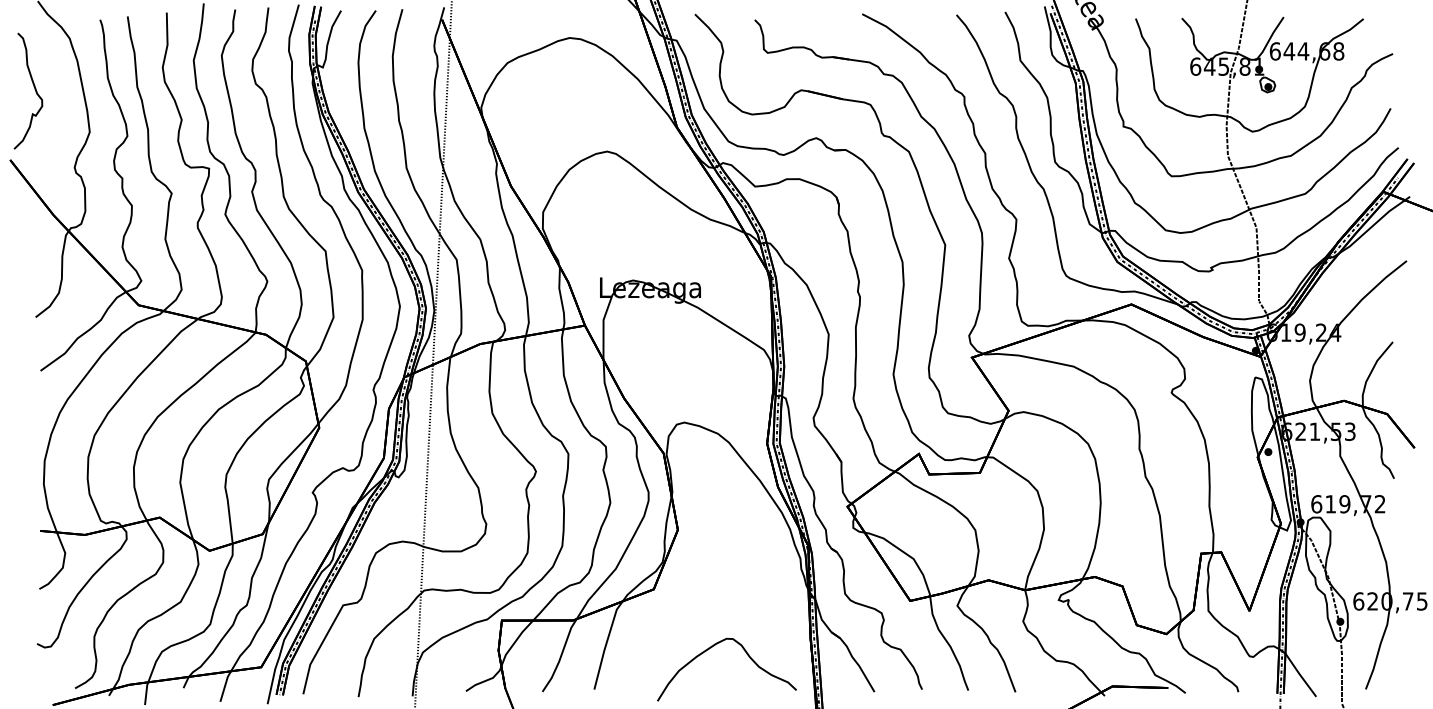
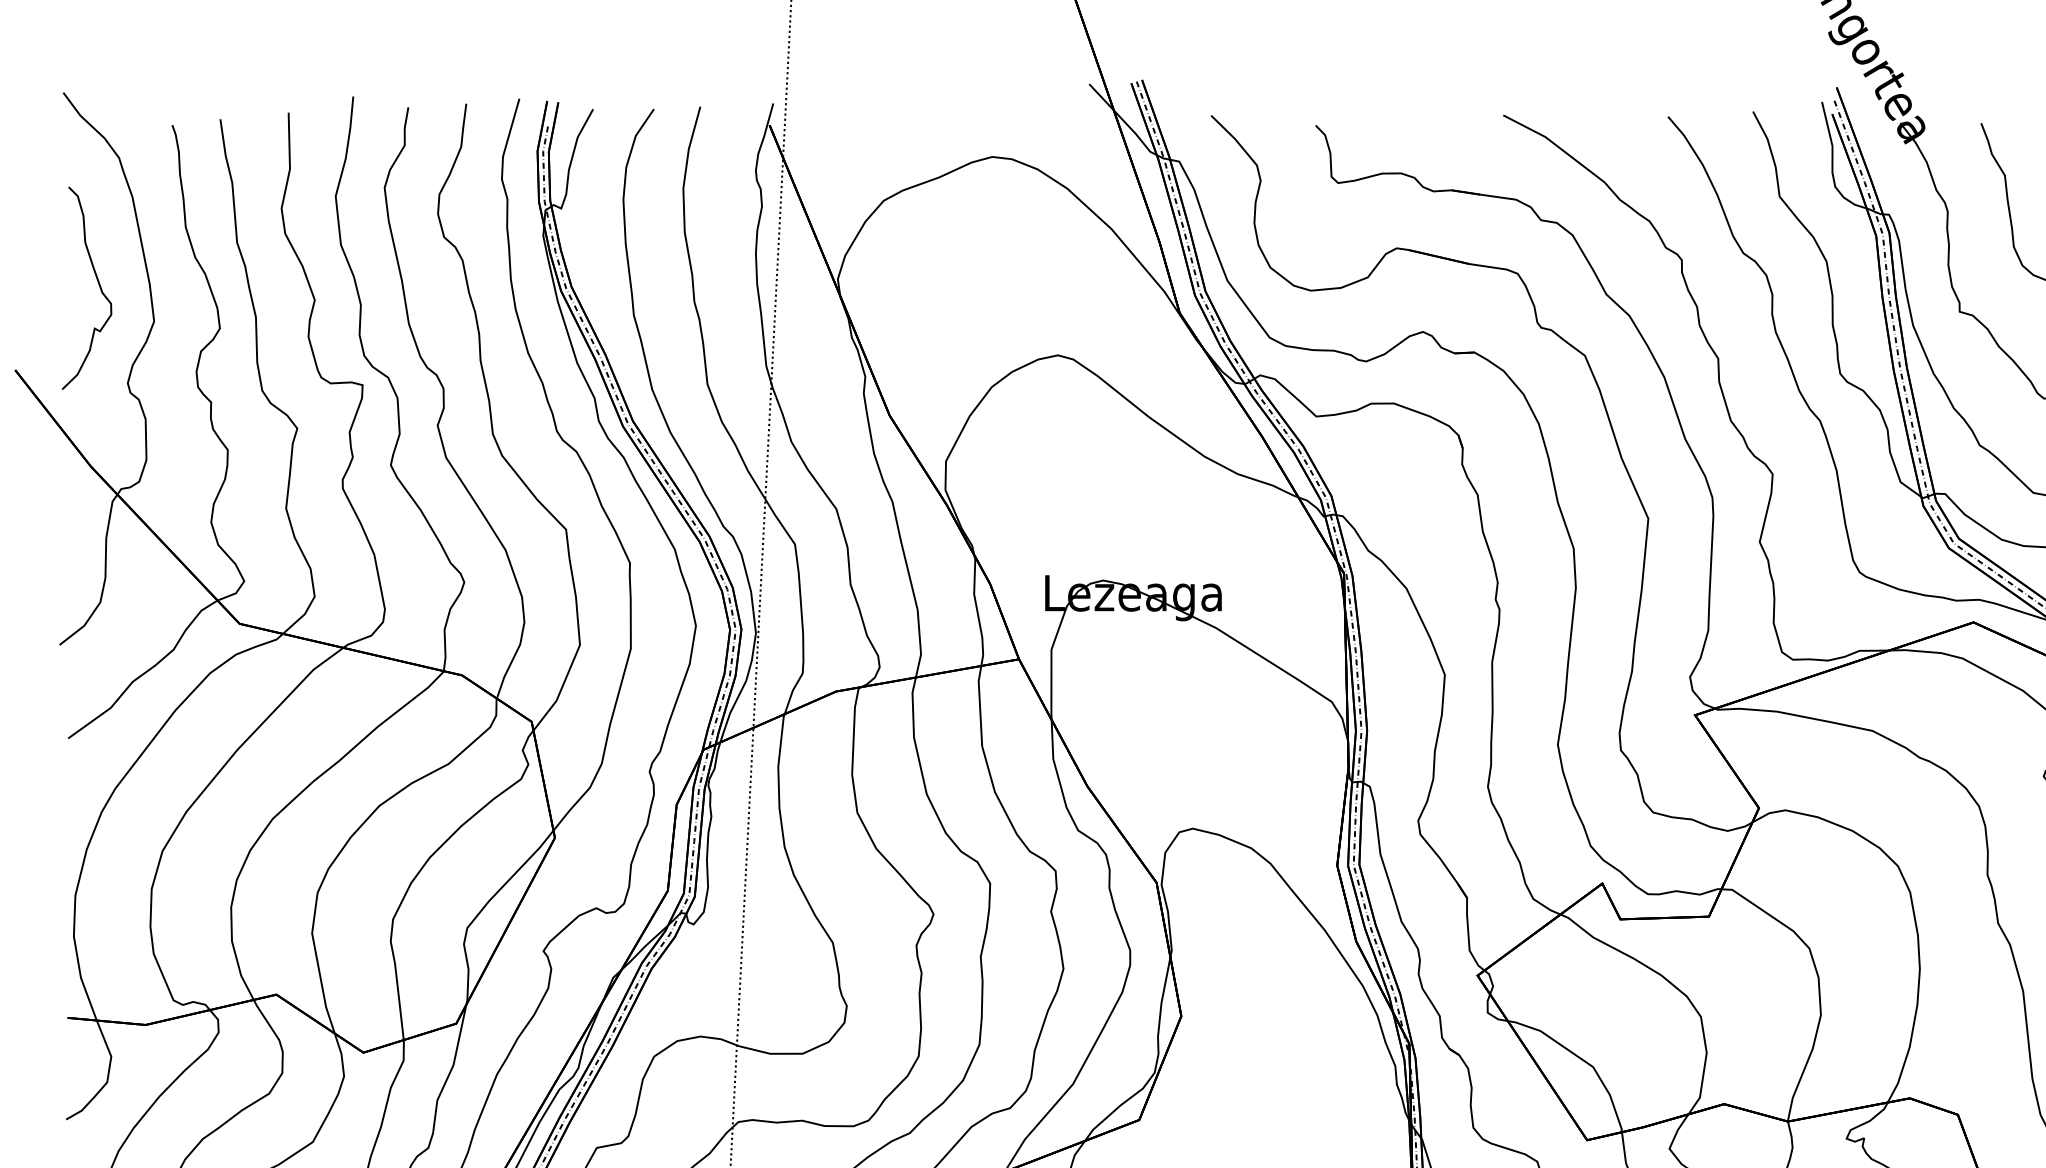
curve: (34, 89) -> (97, 285), moved

